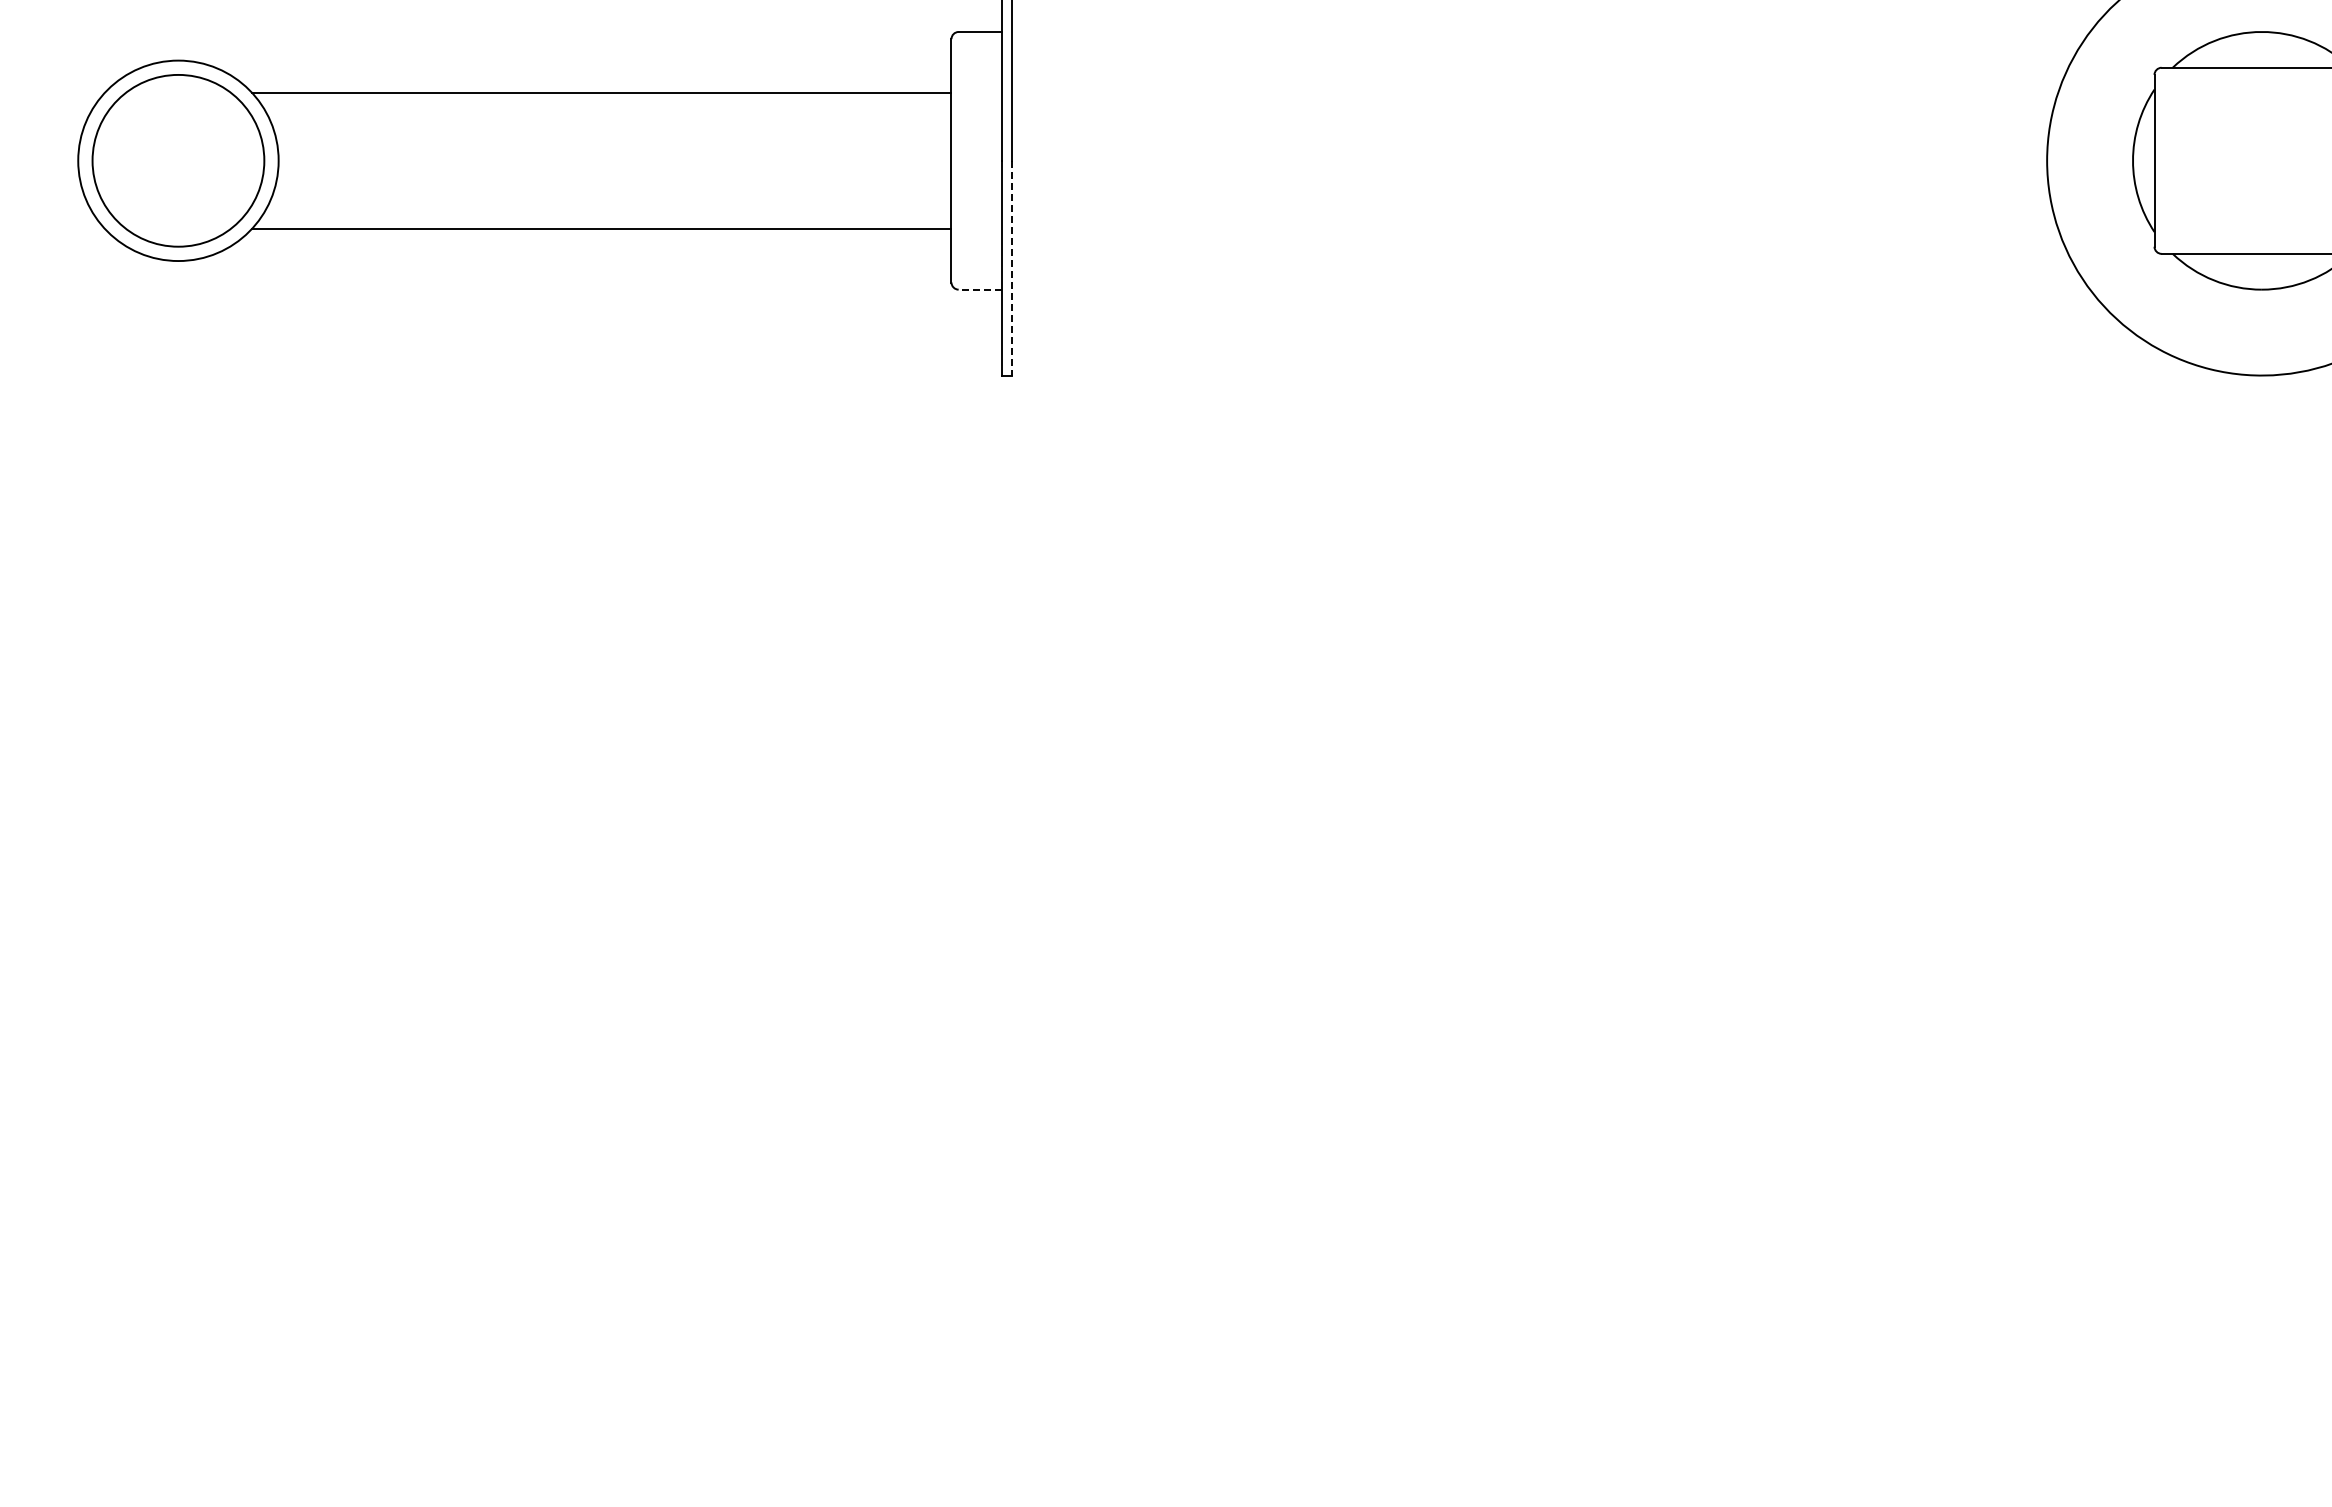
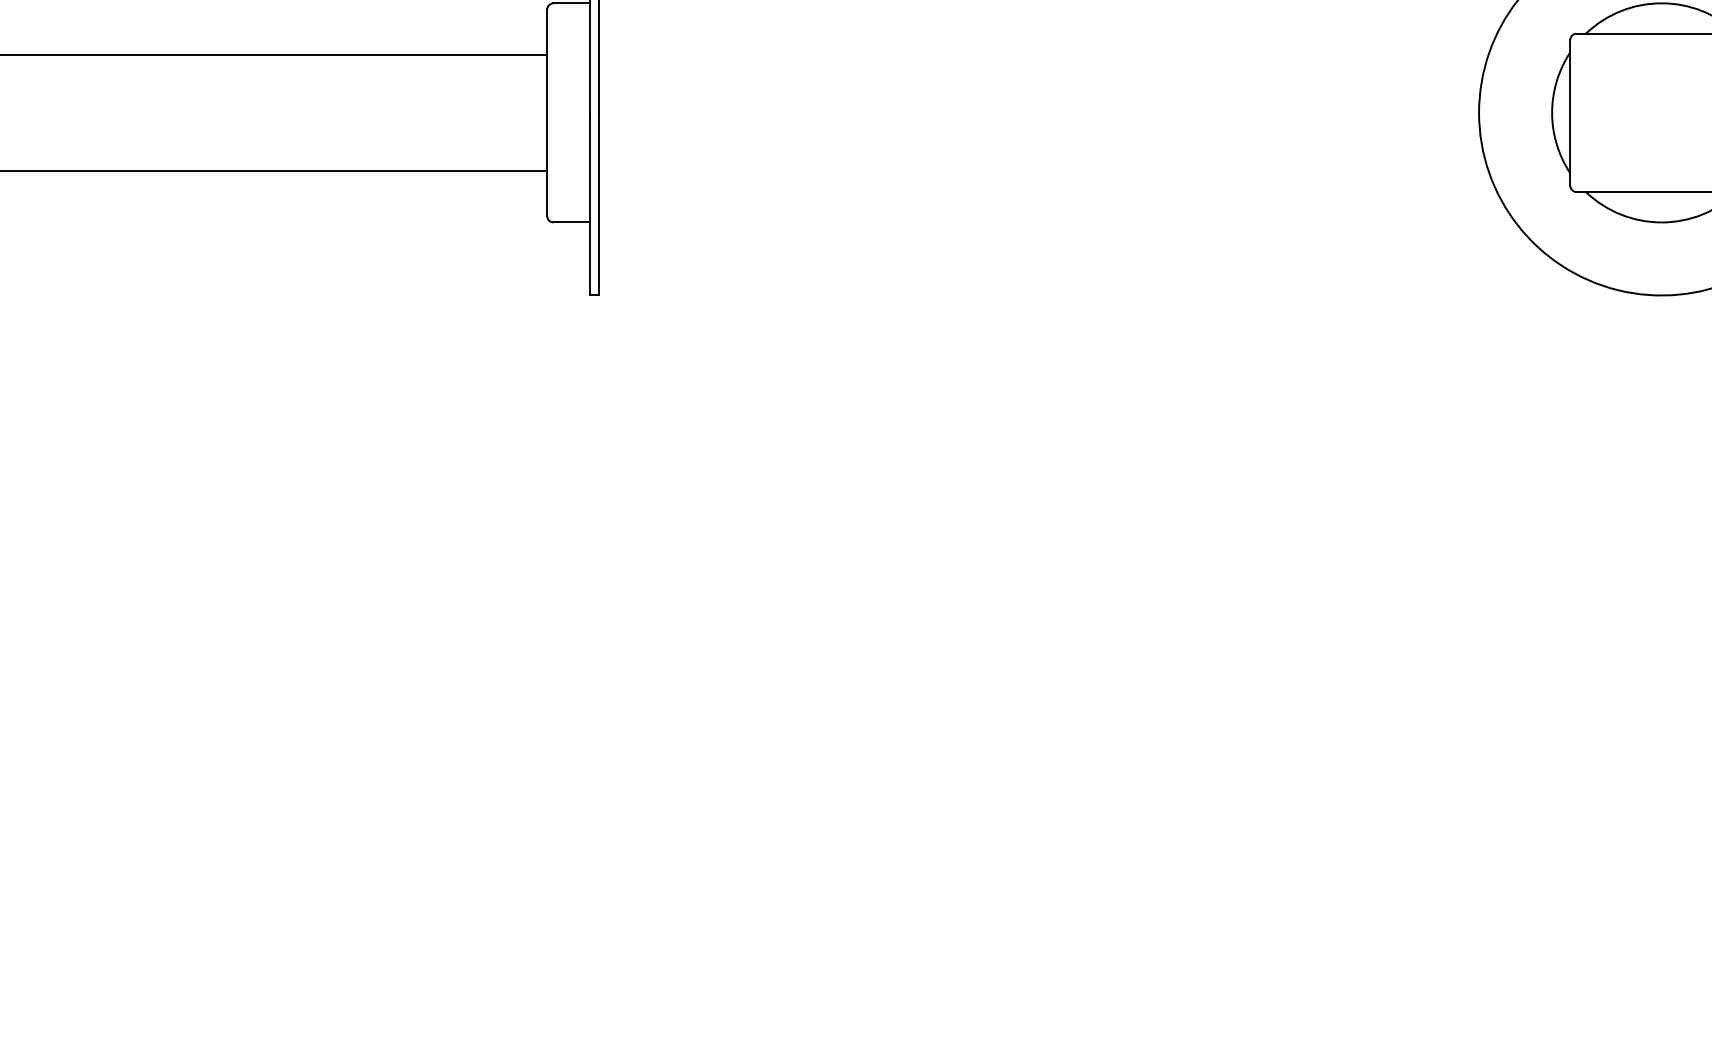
line: (1012, 268) -> (599, 204), dashed -> solid
line: (979, 289) -> (571, 222), dashed -> solid

